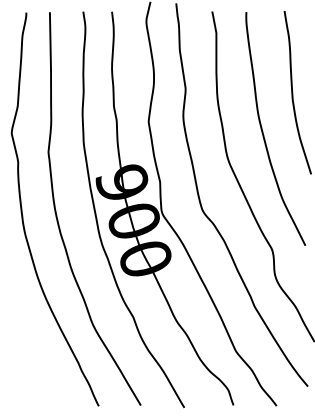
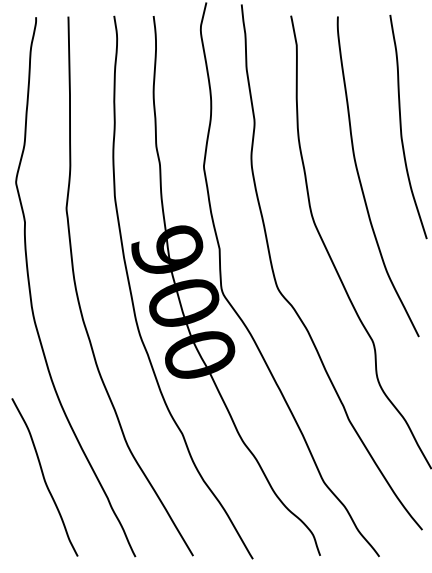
curve: (32, 348) -> (44, 477), added

